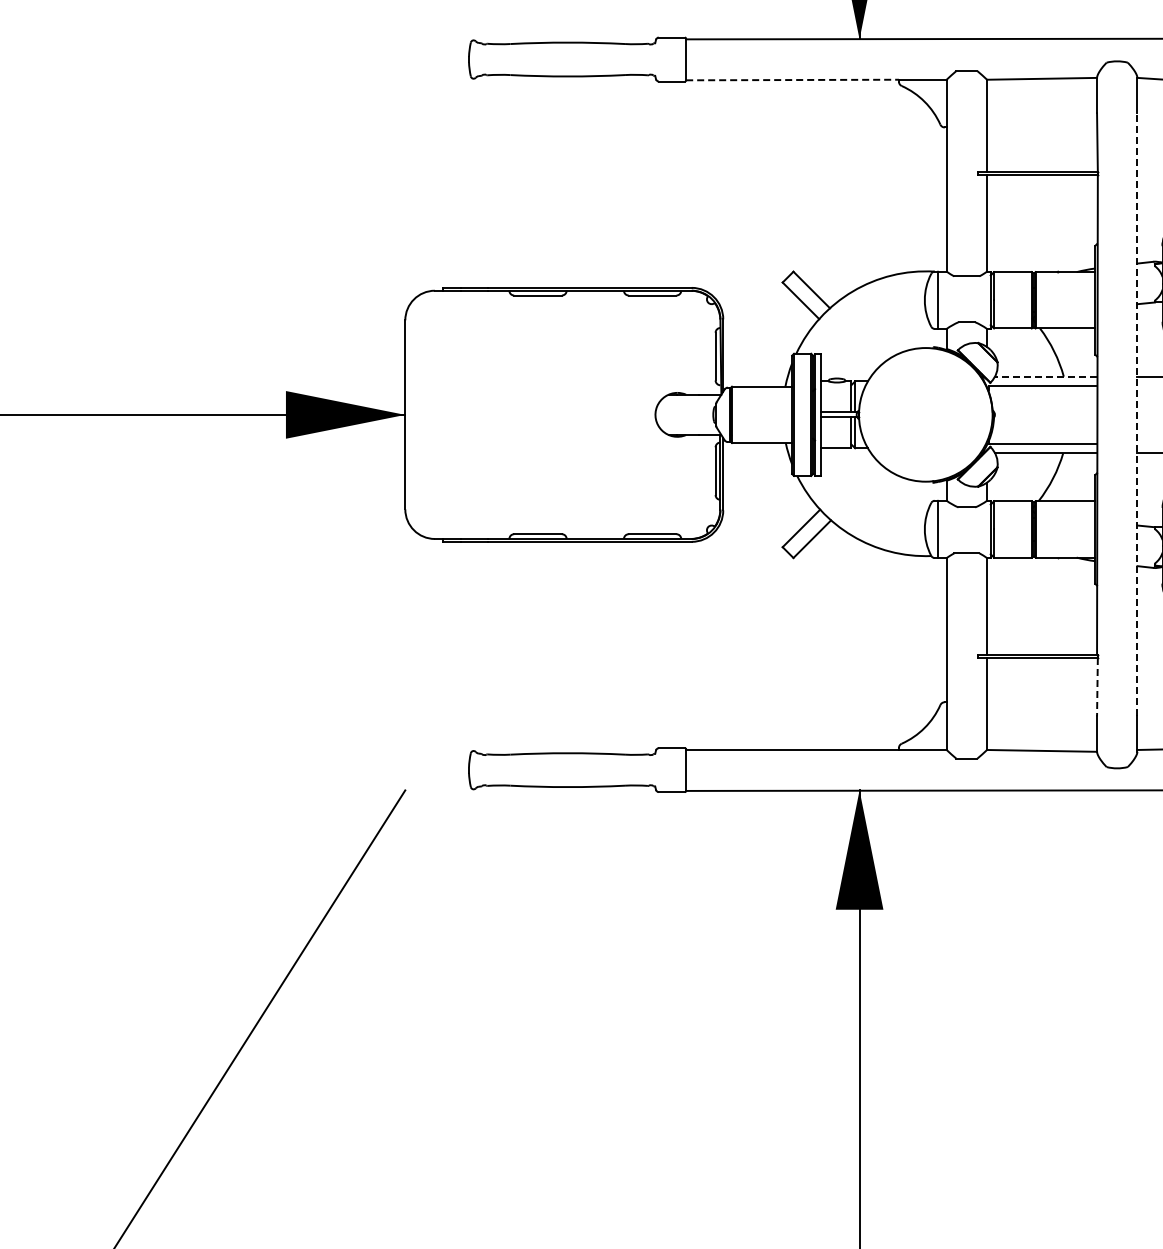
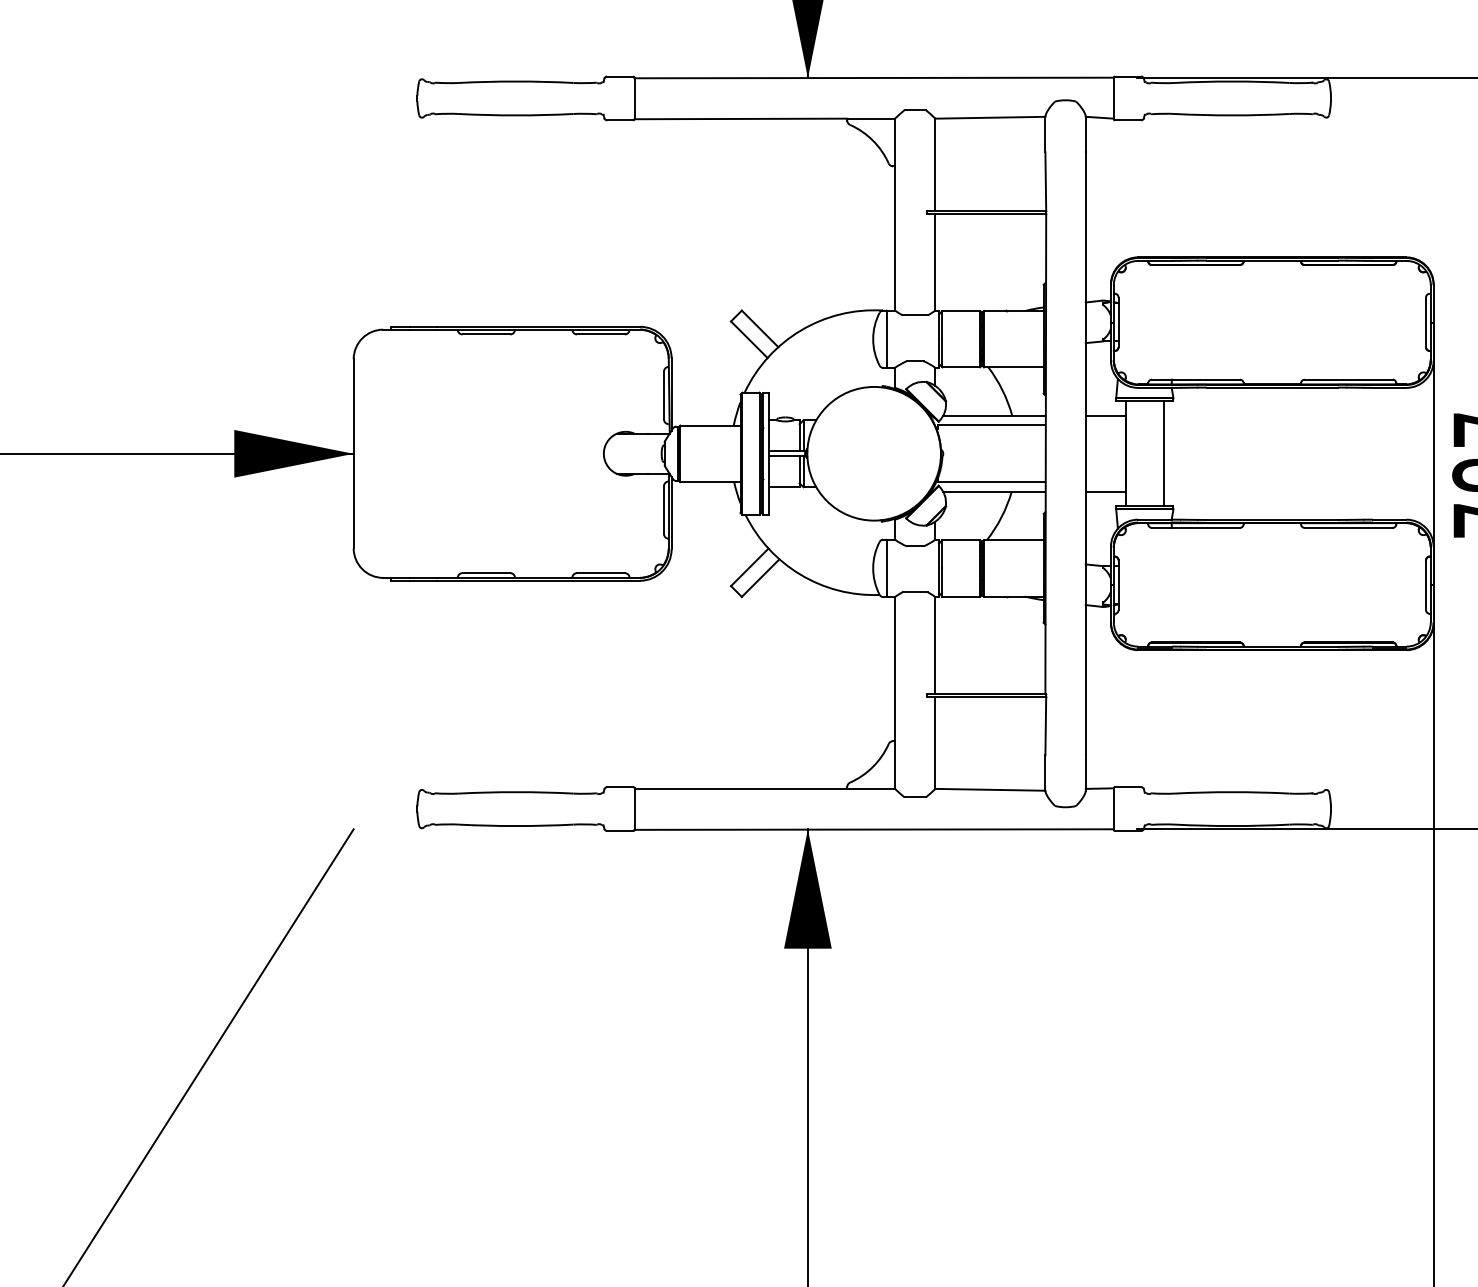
line: (793, 79) -> (741, 118), dashed -> solid
line: (1045, 376) -> (993, 415), dashed -> solid
line: (1137, 414) -> (1085, 453), dashed -> solid
line: (1097, 687) -> (1045, 726), dashed -> solid

